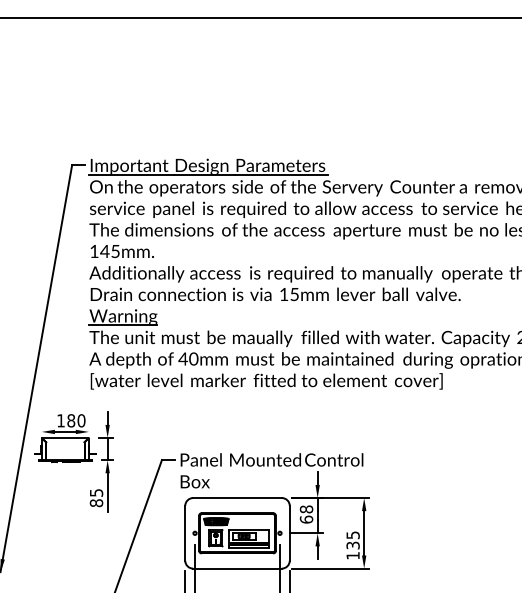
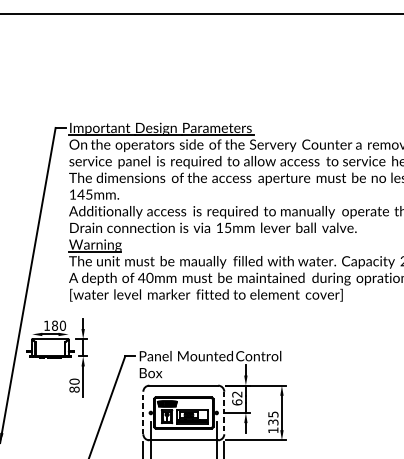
text: (96, 492) -> (74, 381), 85 -> 80
text: (306, 509) -> (237, 394), 68 -> 62
line: (185, 532) -> (143, 412), solid -> dashed
line: (289, 533) -> (224, 413), solid -> dashed

